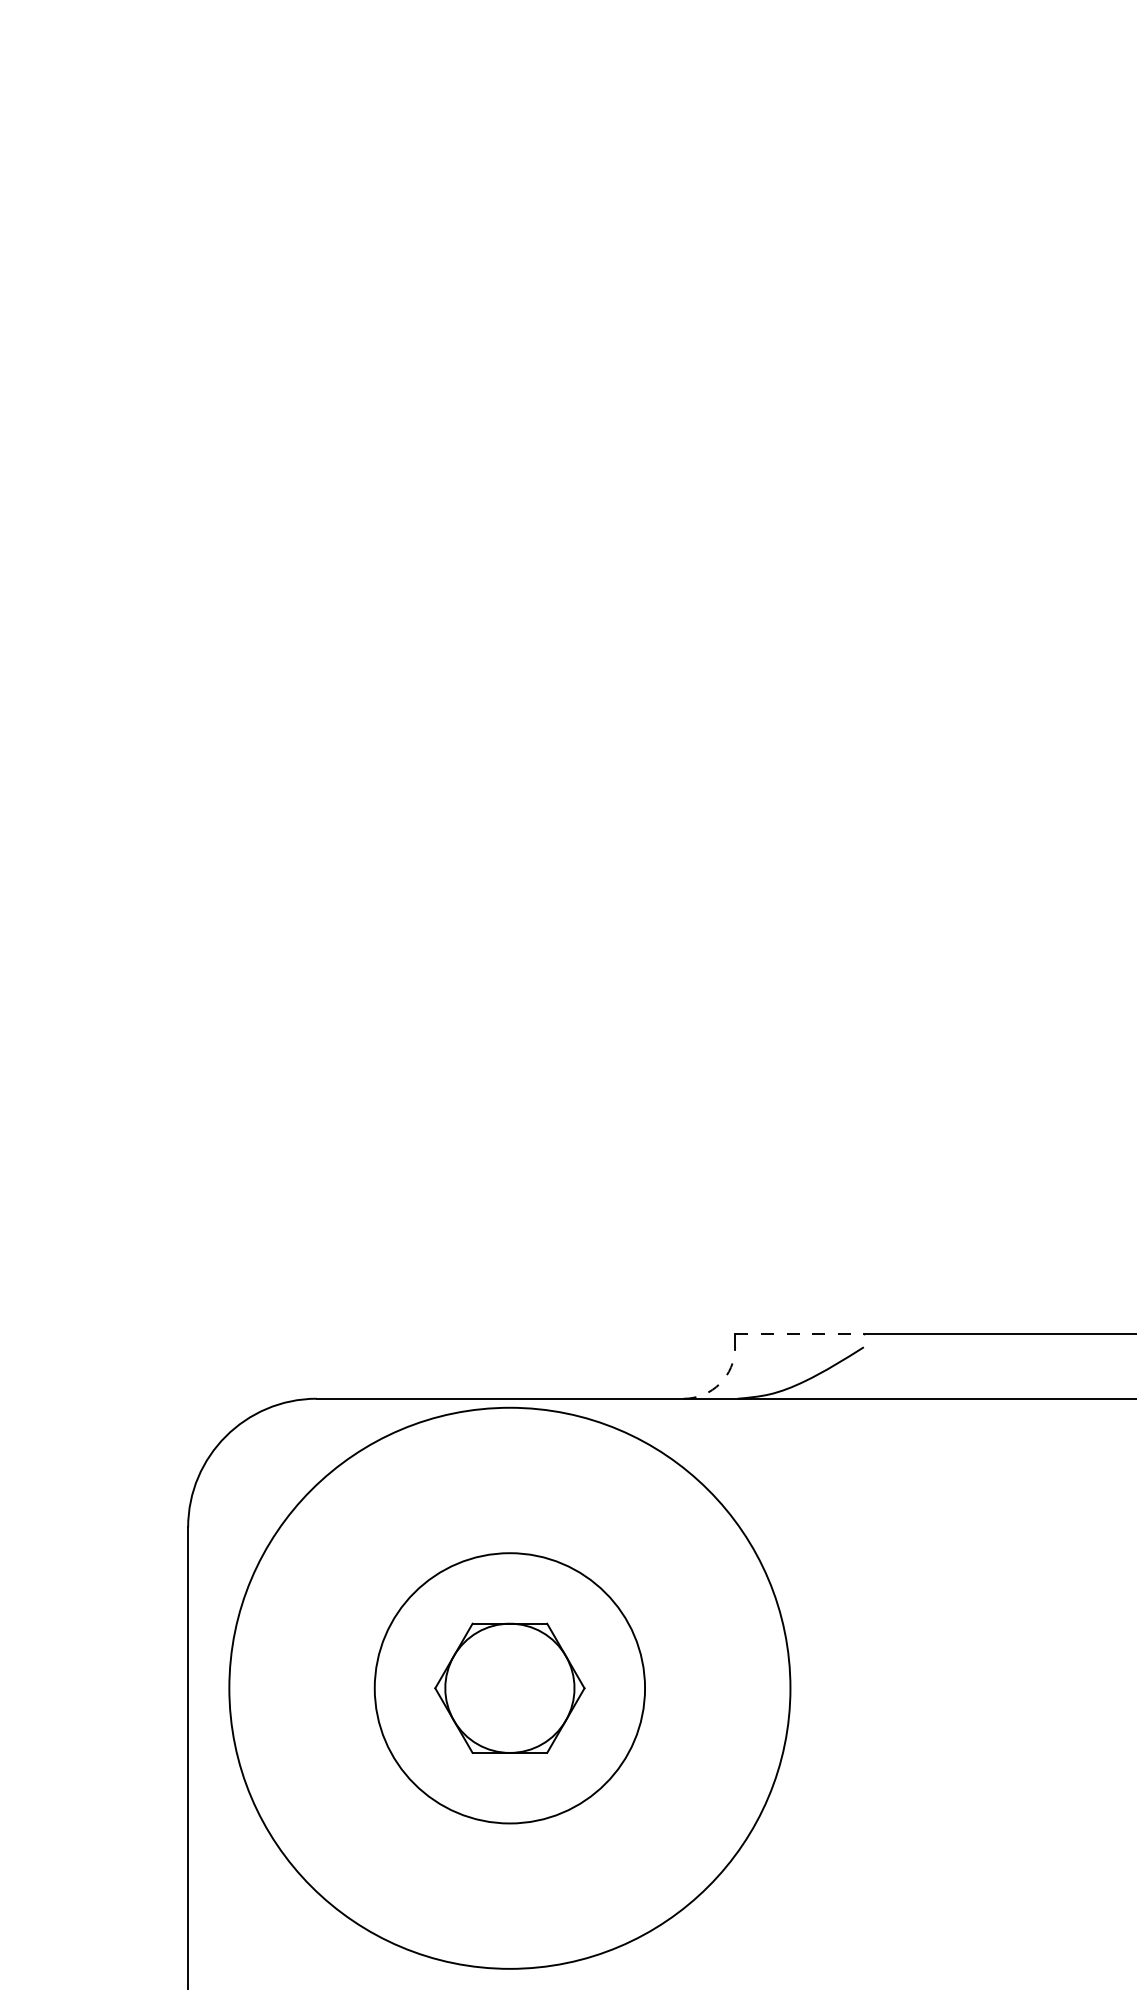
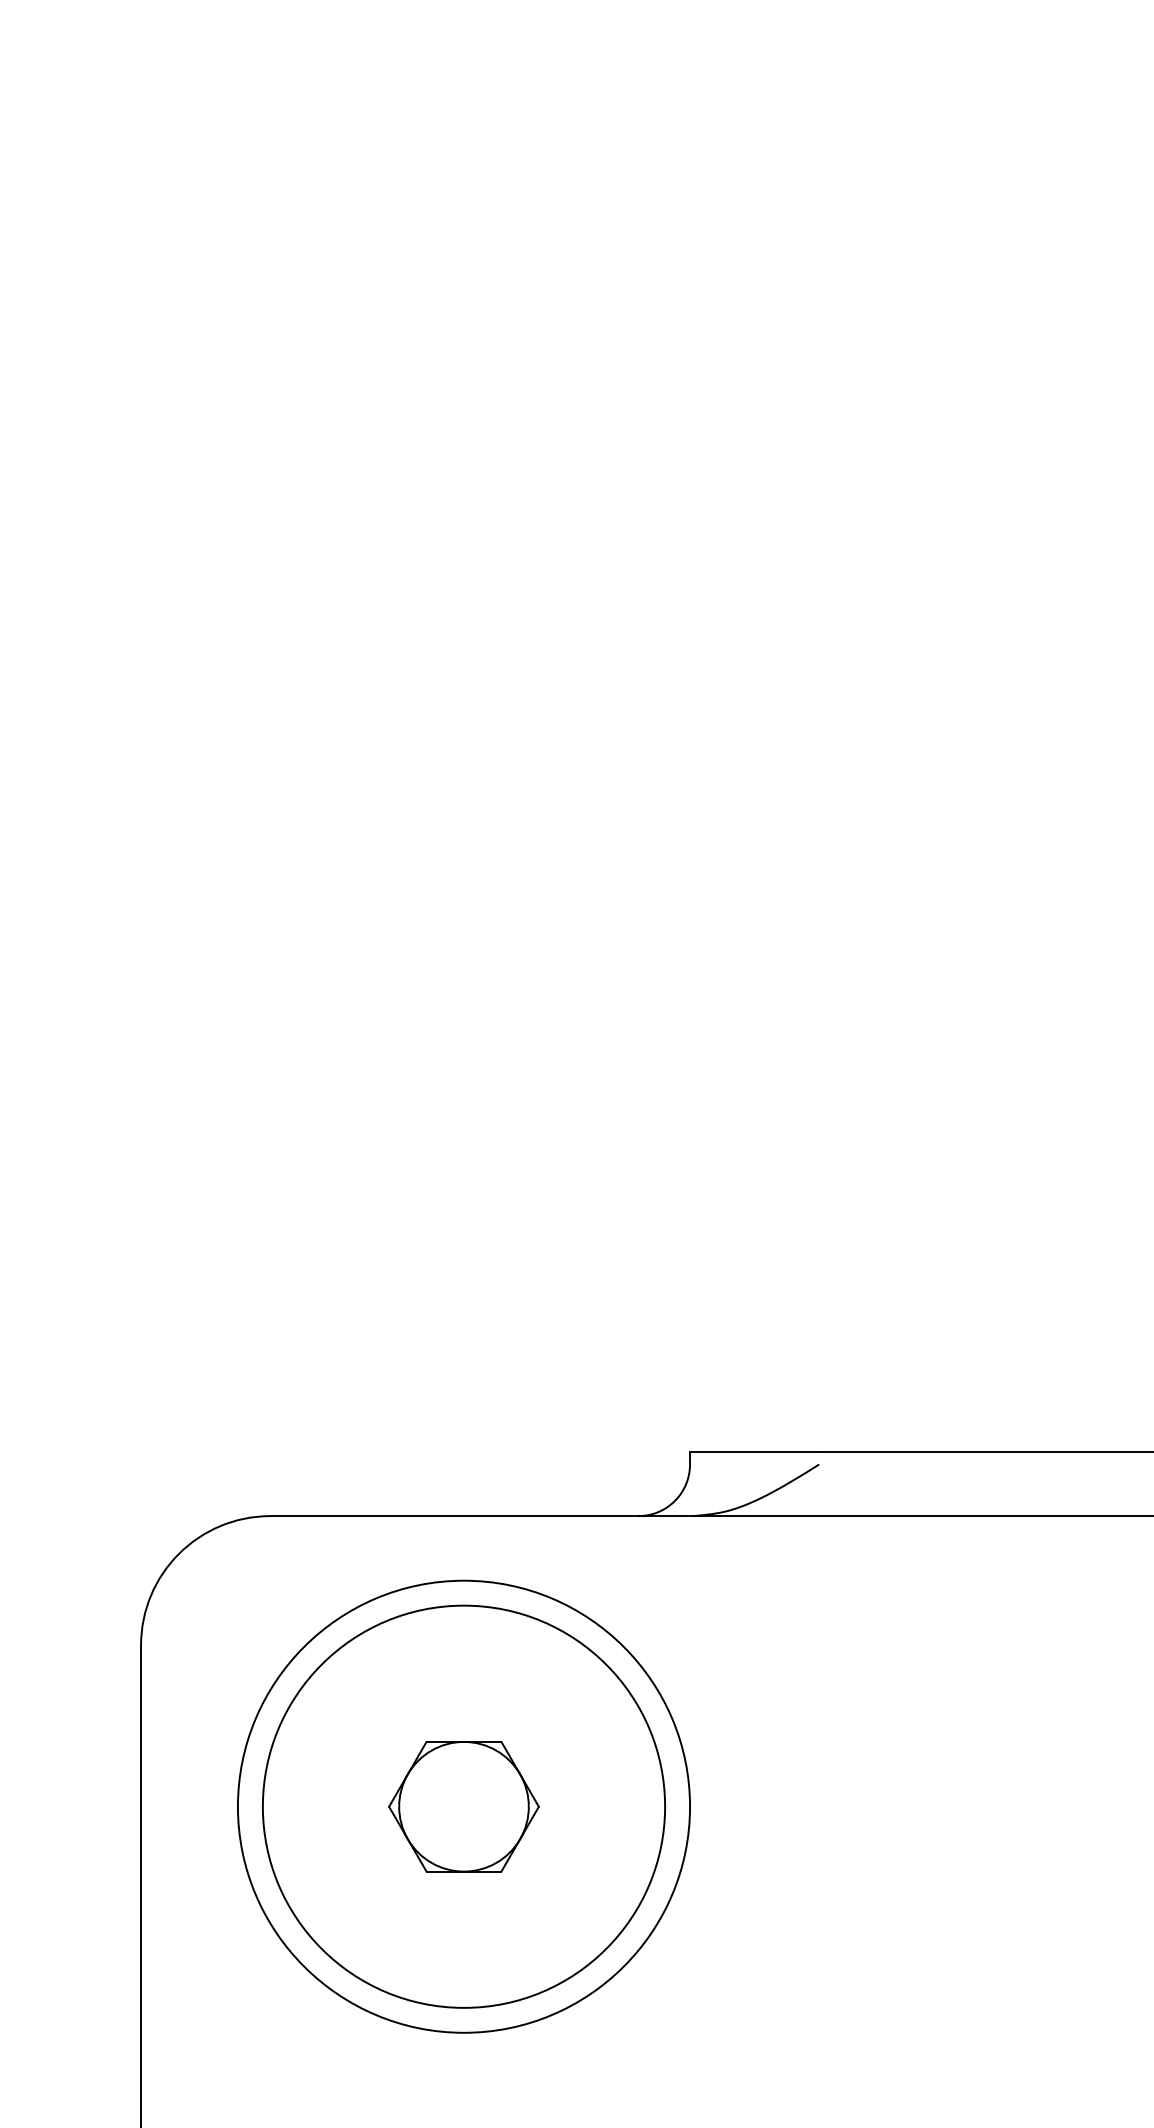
line: (799, 1334) -> (754, 1451), dashed -> solid
arc: (719, 1384) -> (674, 1501), dashed -> solid
circle: (509, 1688) -> (463, 1806), size x0.71
circle: (509, 1688) -> (463, 1806), size x1.67

